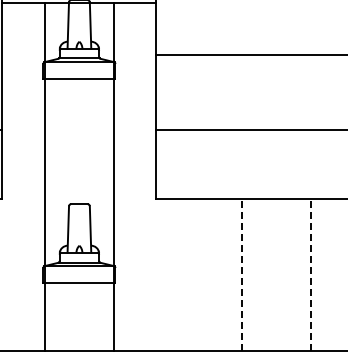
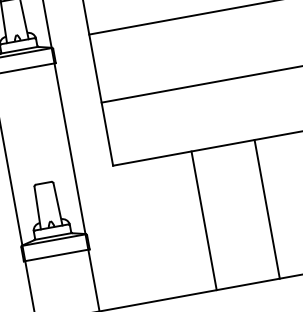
line: (242, 274) -> (204, 220), dashed -> solid
line: (311, 274) -> (267, 208), dashed -> solid

